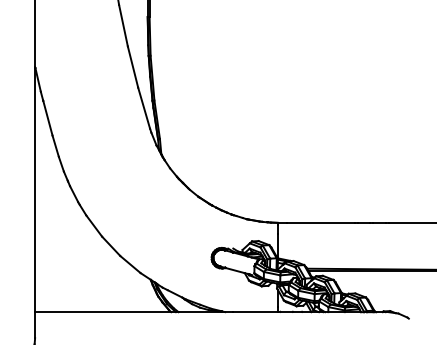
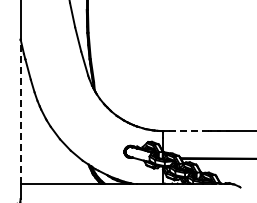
line: (34, 189) -> (20, 111), solid -> dashed
line: (320, 223) -> (188, 131), solid -> dashed

